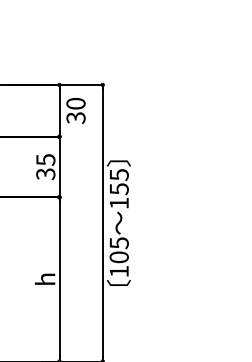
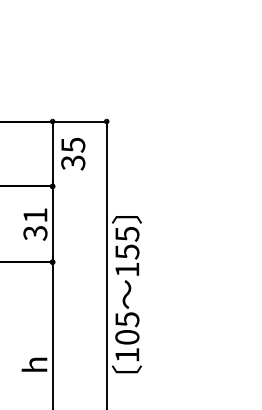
text: (75, 103) -> (72, 144), 30 -> 35
text: (45, 159) -> (35, 214), 35 -> 31

